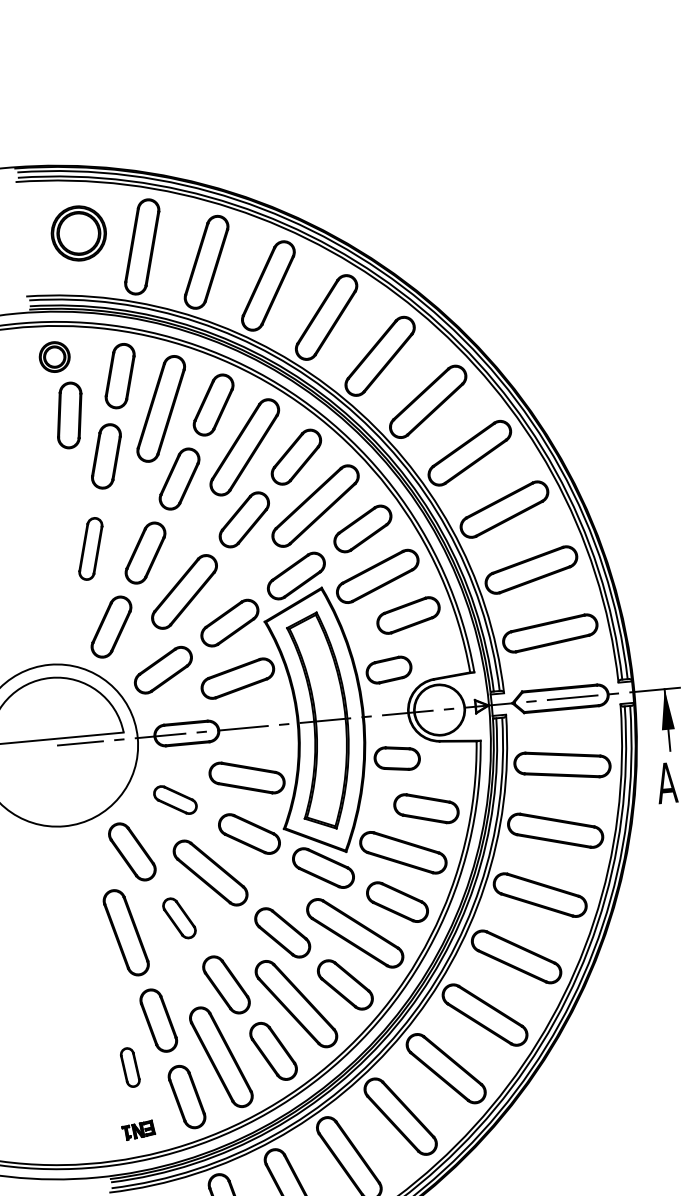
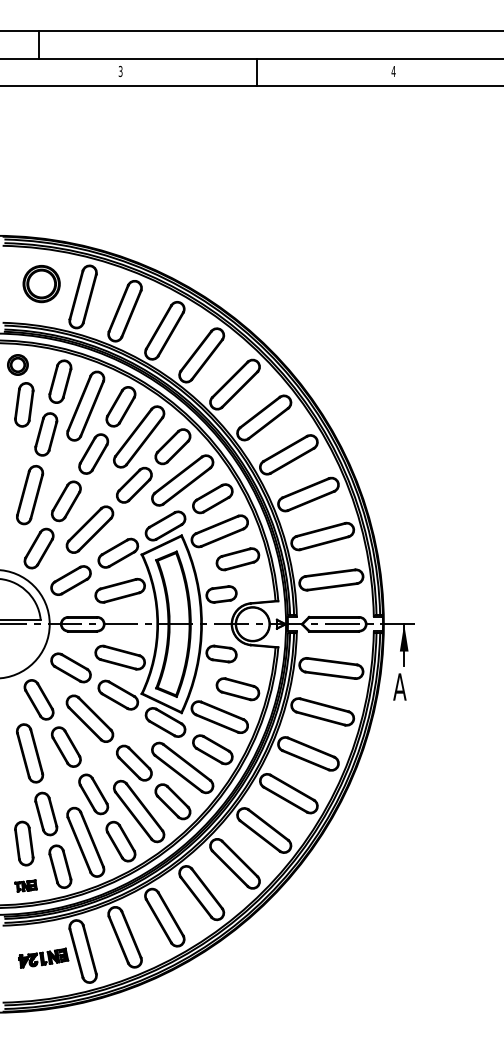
part: (91, 549) -> (30, 495), size x1.43
part: (174, 799) -> (70, 667), size x1.43
part: (179, 917) -> (66, 746), size x1.43
part: (130, 1067) -> (24, 843), size x1.67

